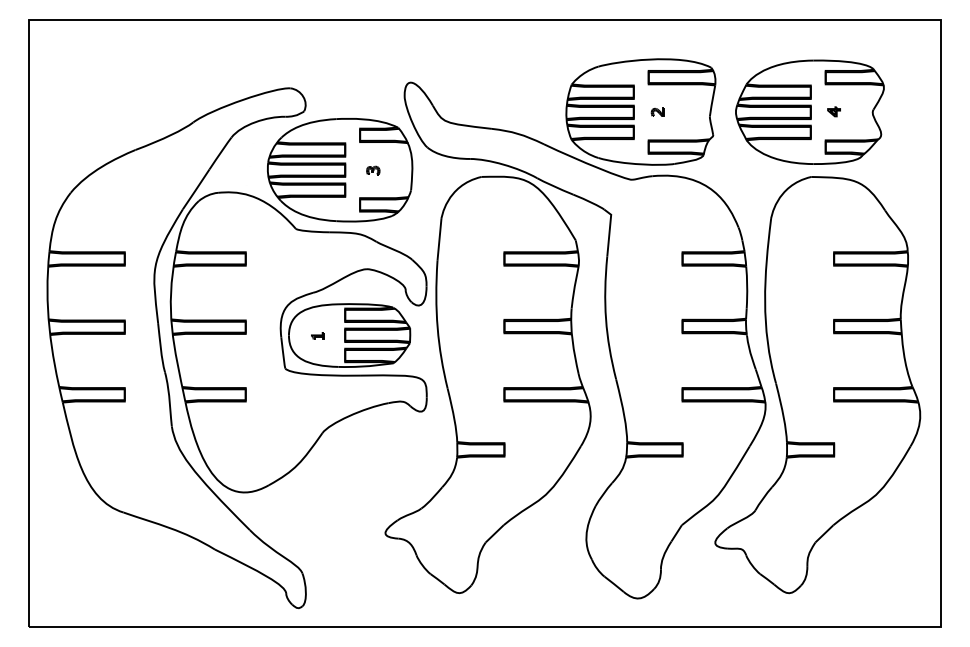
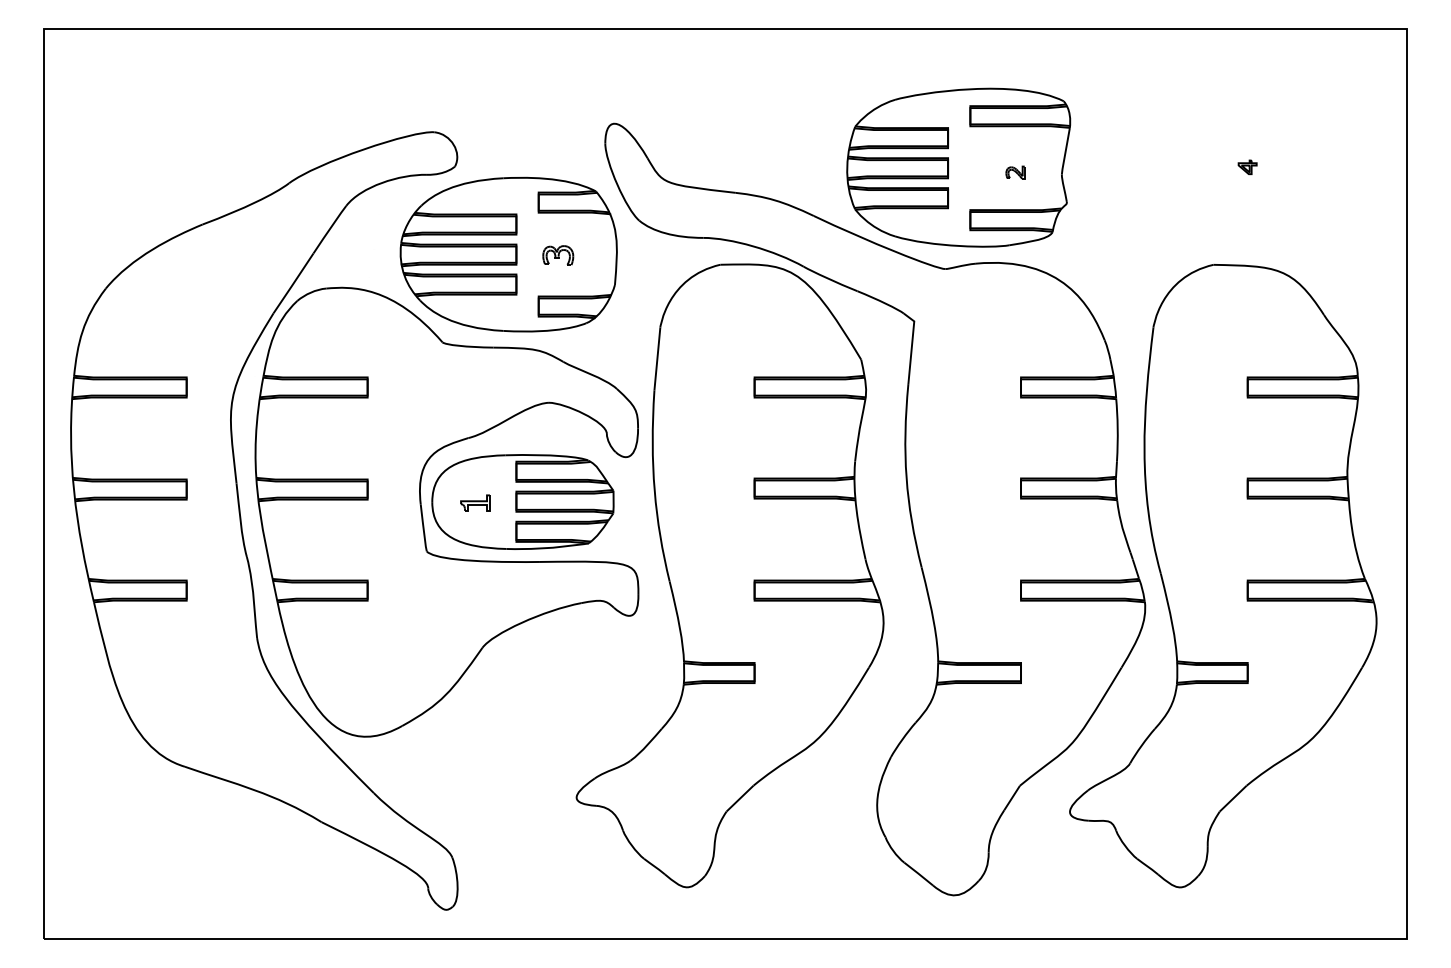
part: (657, 111) -> (1014, 171), moved
part: (809, 111) -> (1210, 166), removed
part: (373, 170) -> (558, 255), size x1.6
part: (317, 335) -> (474, 501), size x1.6

